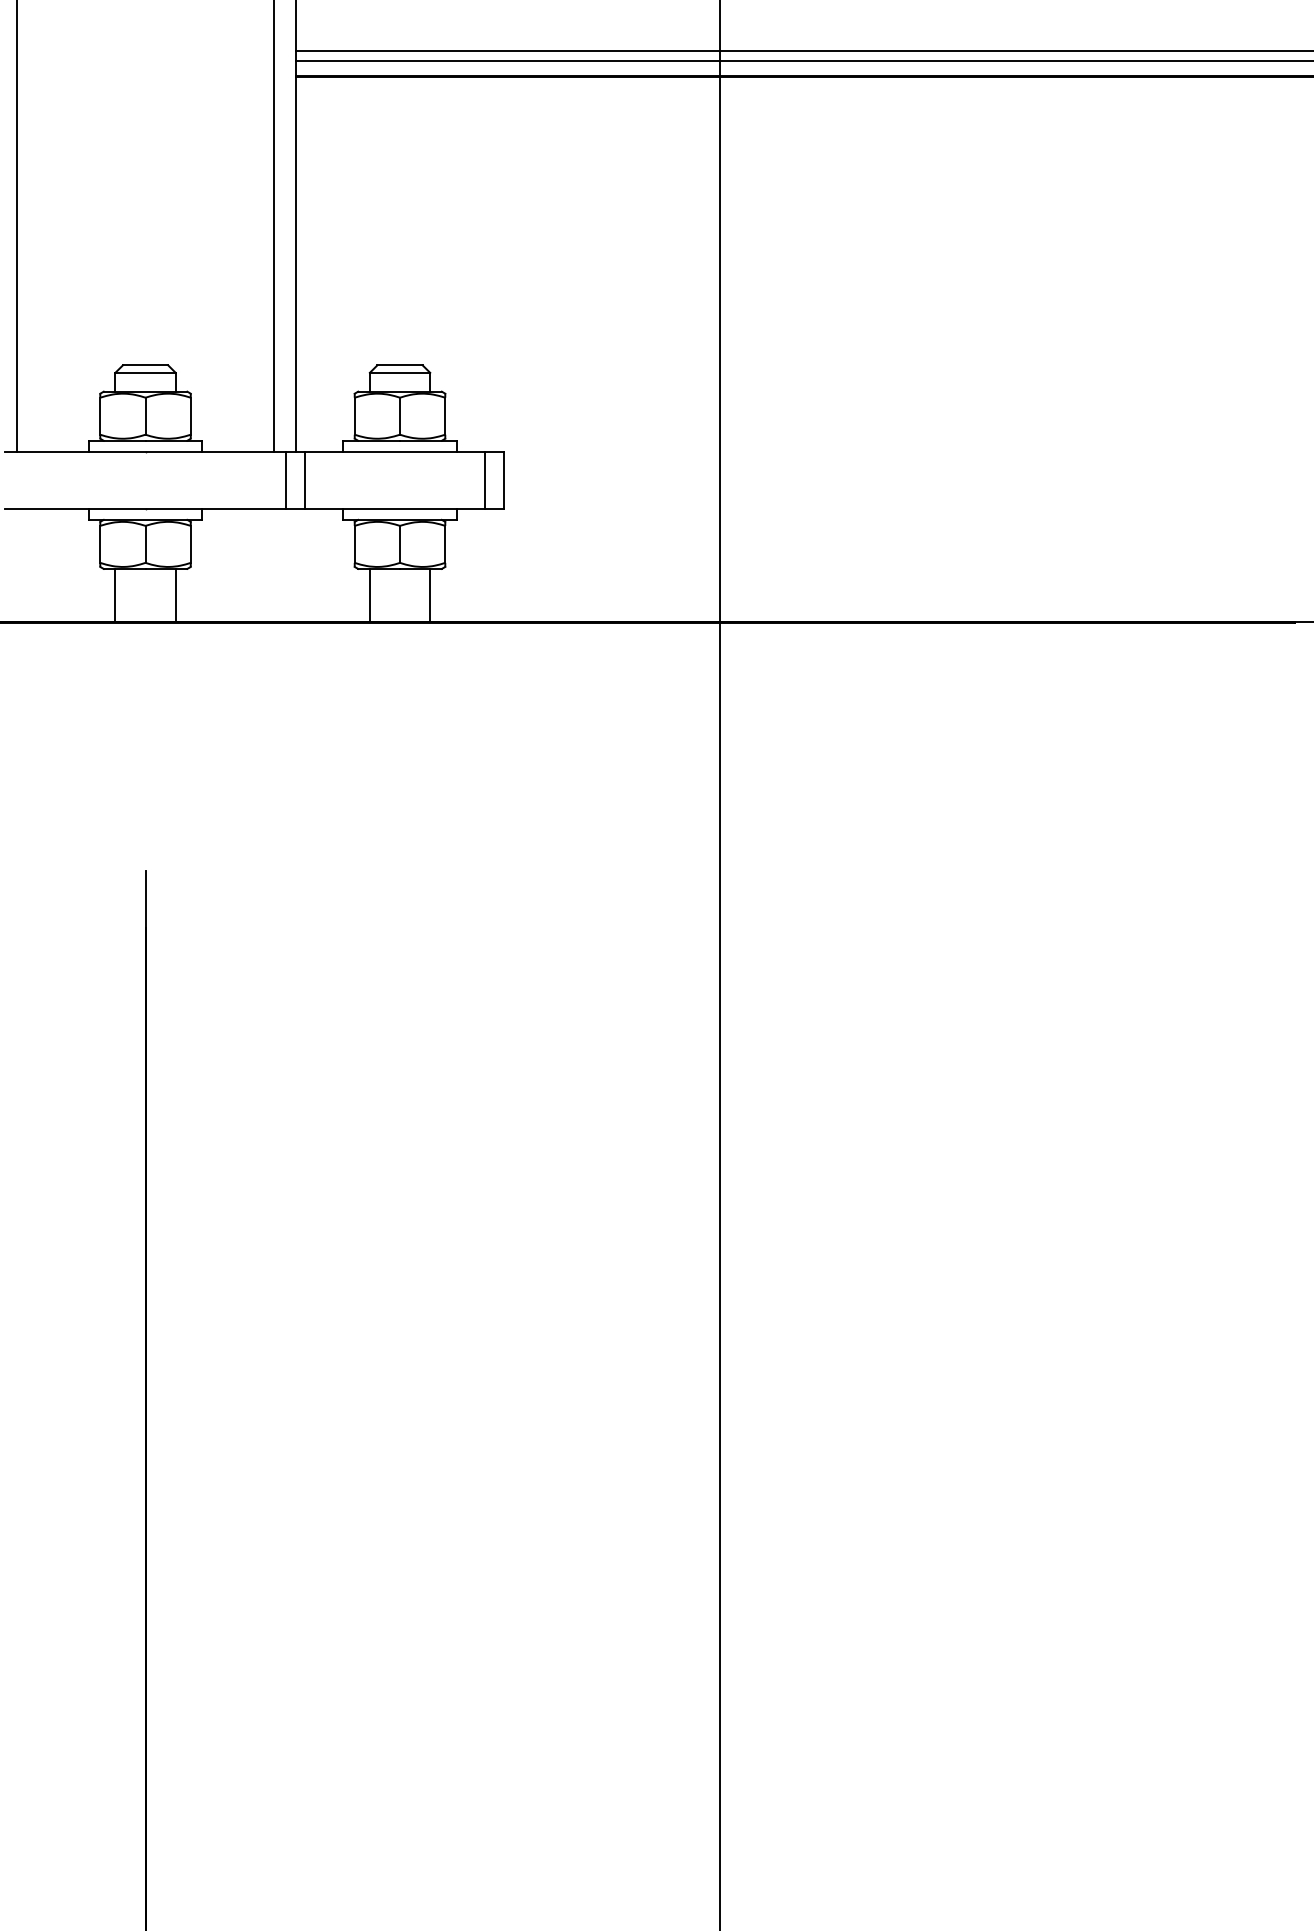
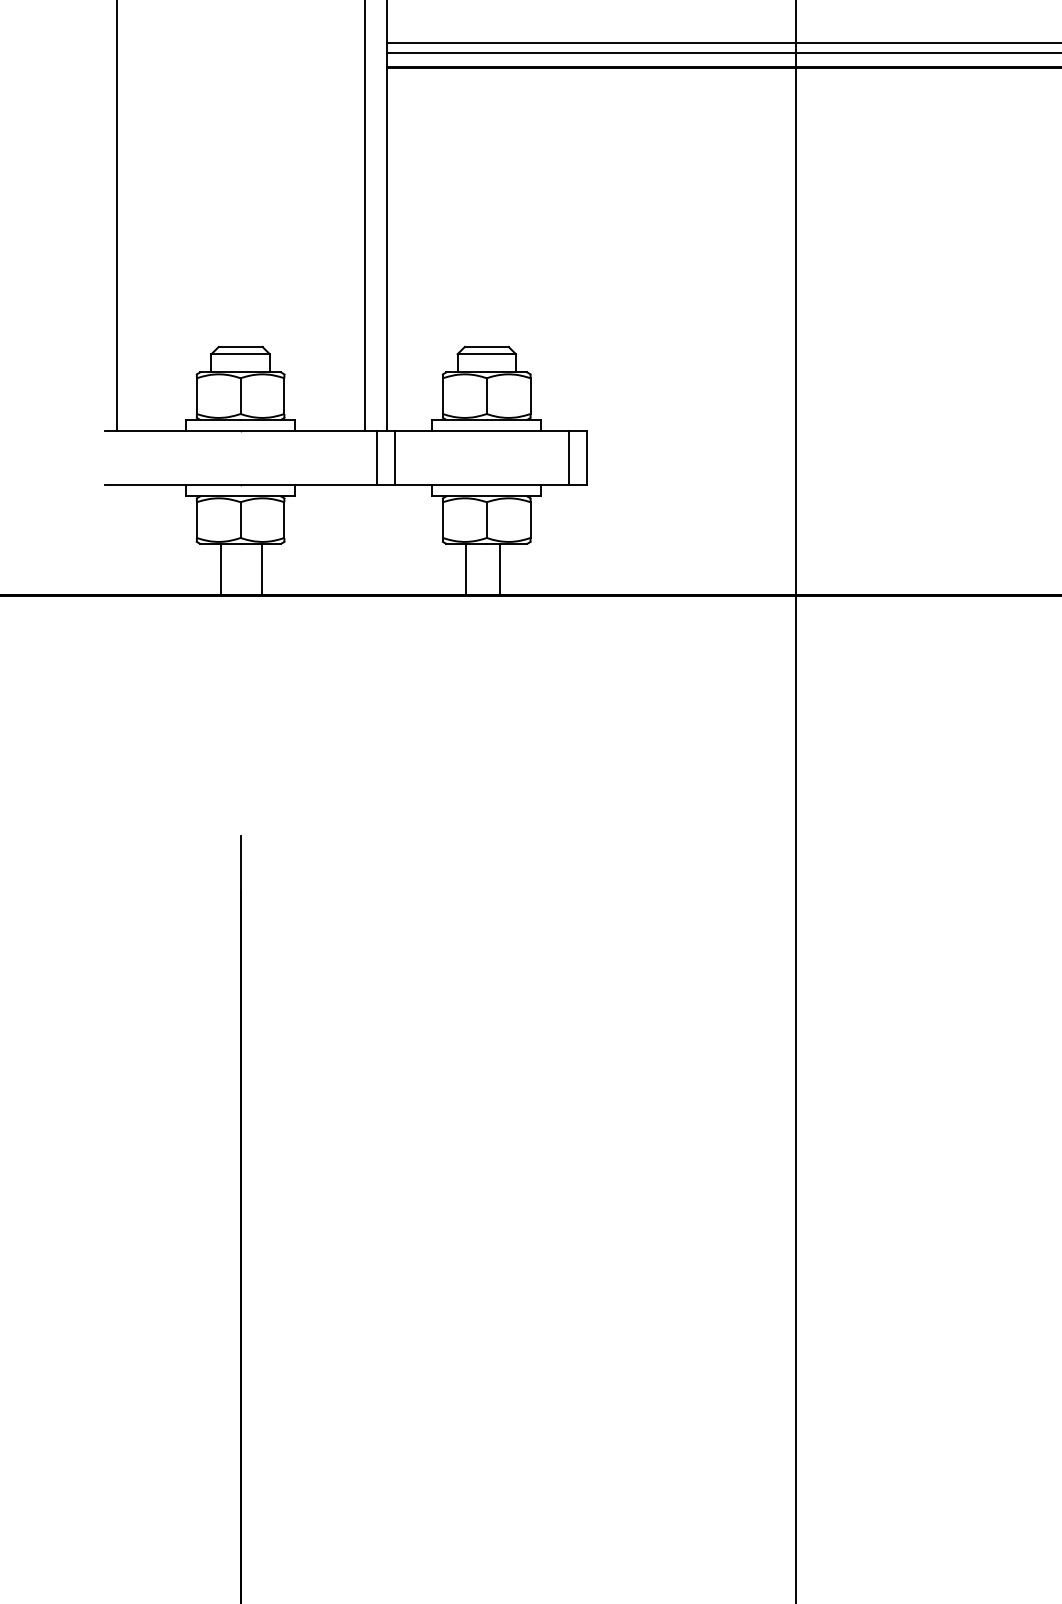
line: (115, 594) -> (261, 568), moved
line: (175, 594) -> (221, 568), moved
line: (369, 594) -> (499, 568), moved
line: (430, 594) -> (465, 568), moved

